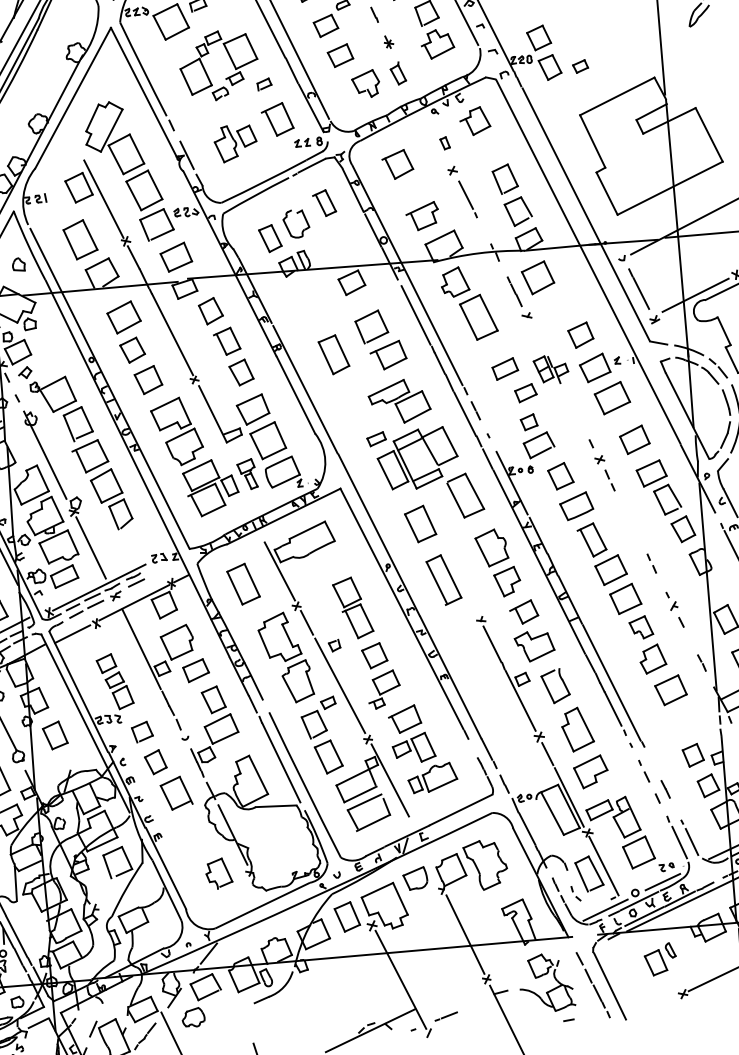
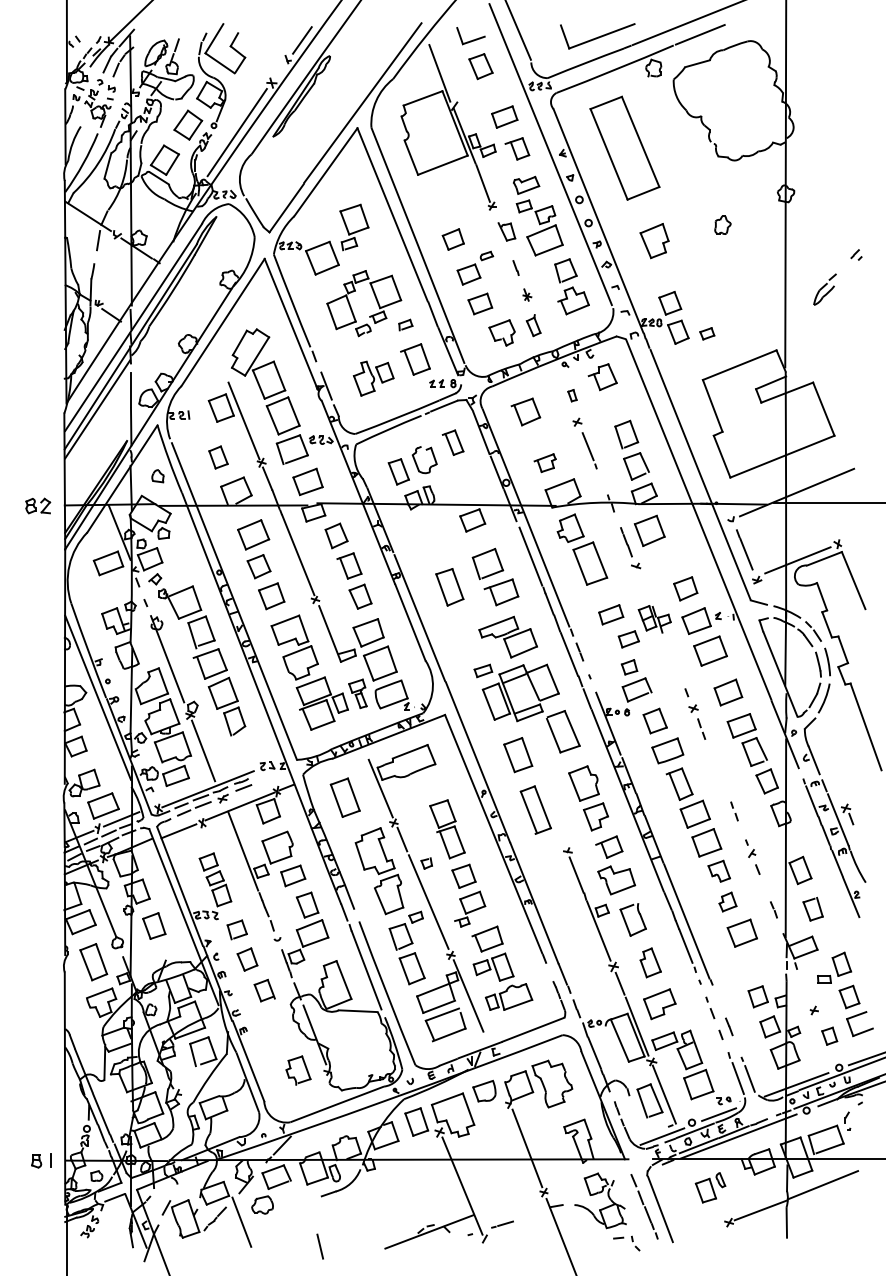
part: (422, 215) -> (545, 462), size x0.7
part: (80, 239) -> (218, 457), size x0.6
part: (652, 658) -> (727, 901), size x0.7
part: (577, 729) -> (650, 962), size x0.7
part: (176, 793) -> (264, 990), size x0.7
part: (575, 893) -> (635, 1243), moved

